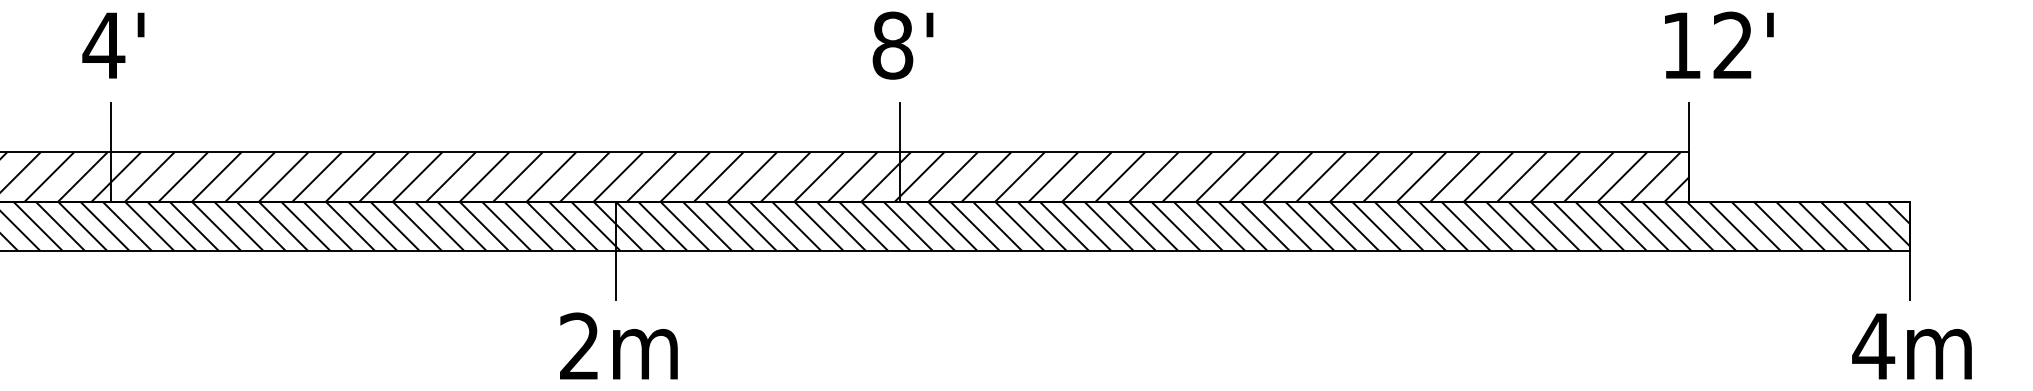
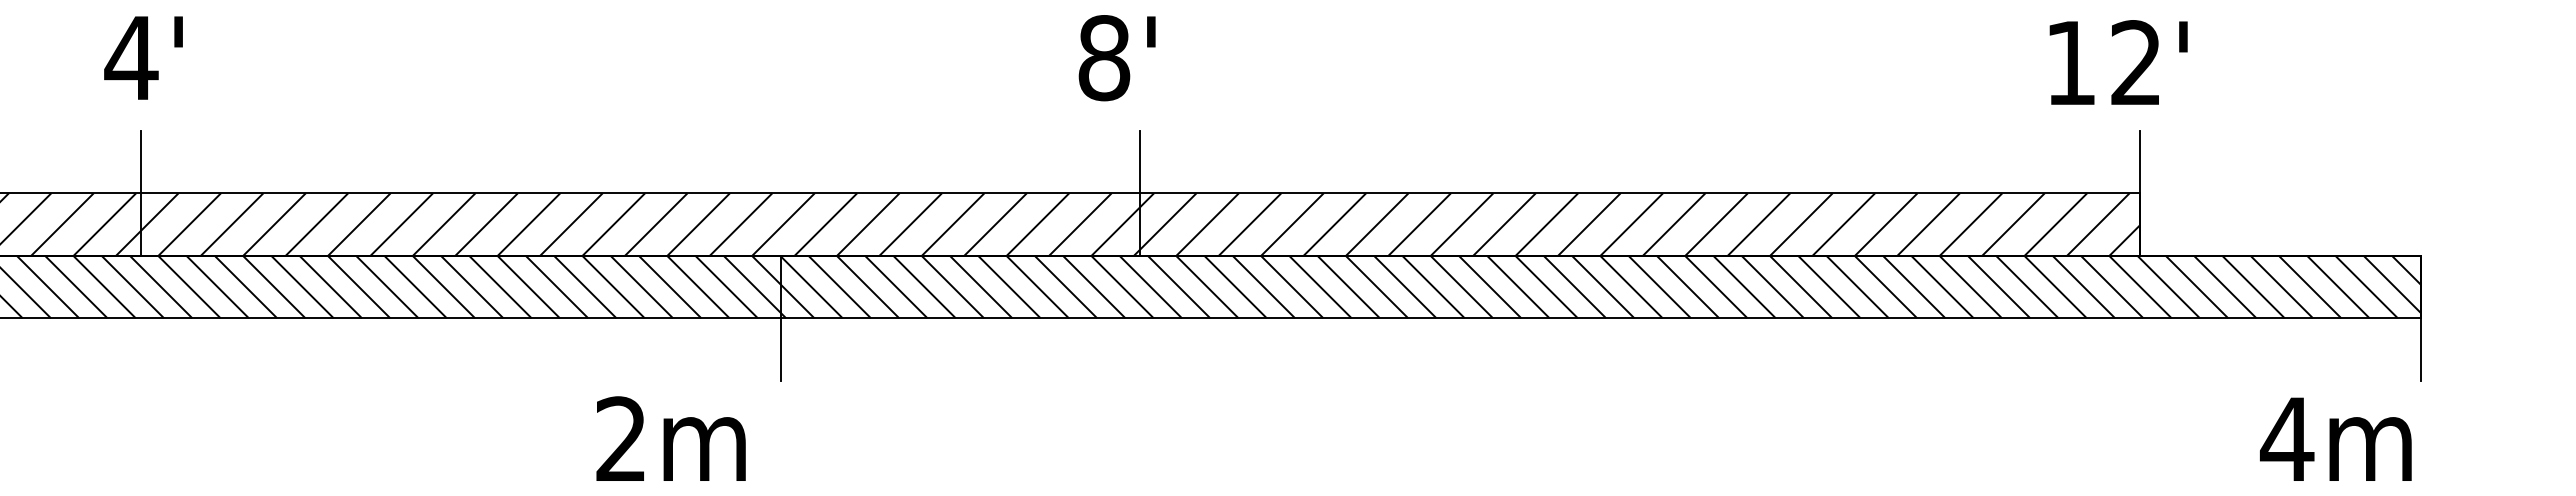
text: (902, 45) -> (1116, 58), moved
text: (1719, 45) -> (2118, 62), moved
text: (618, 345) -> (670, 438), moved
text: (1911, 345) -> (2335, 438), moved

